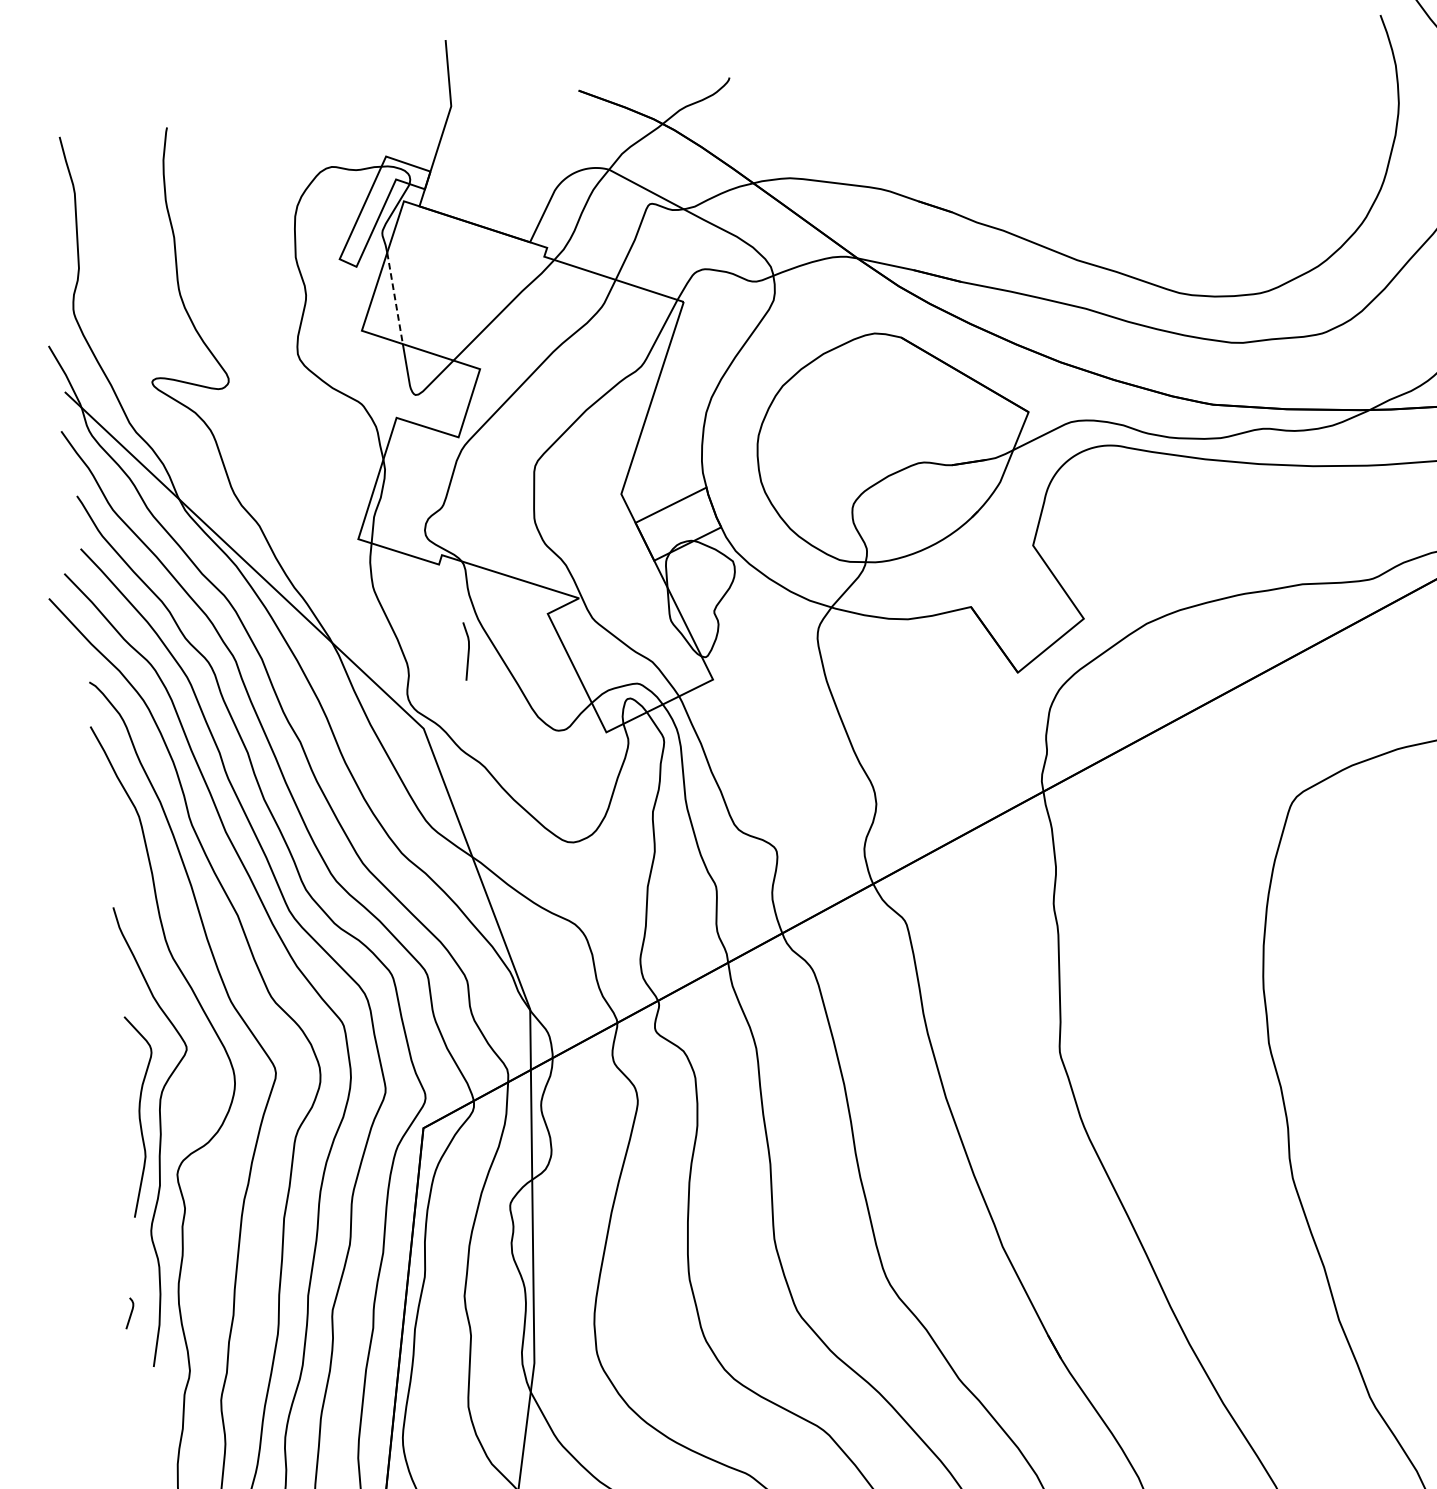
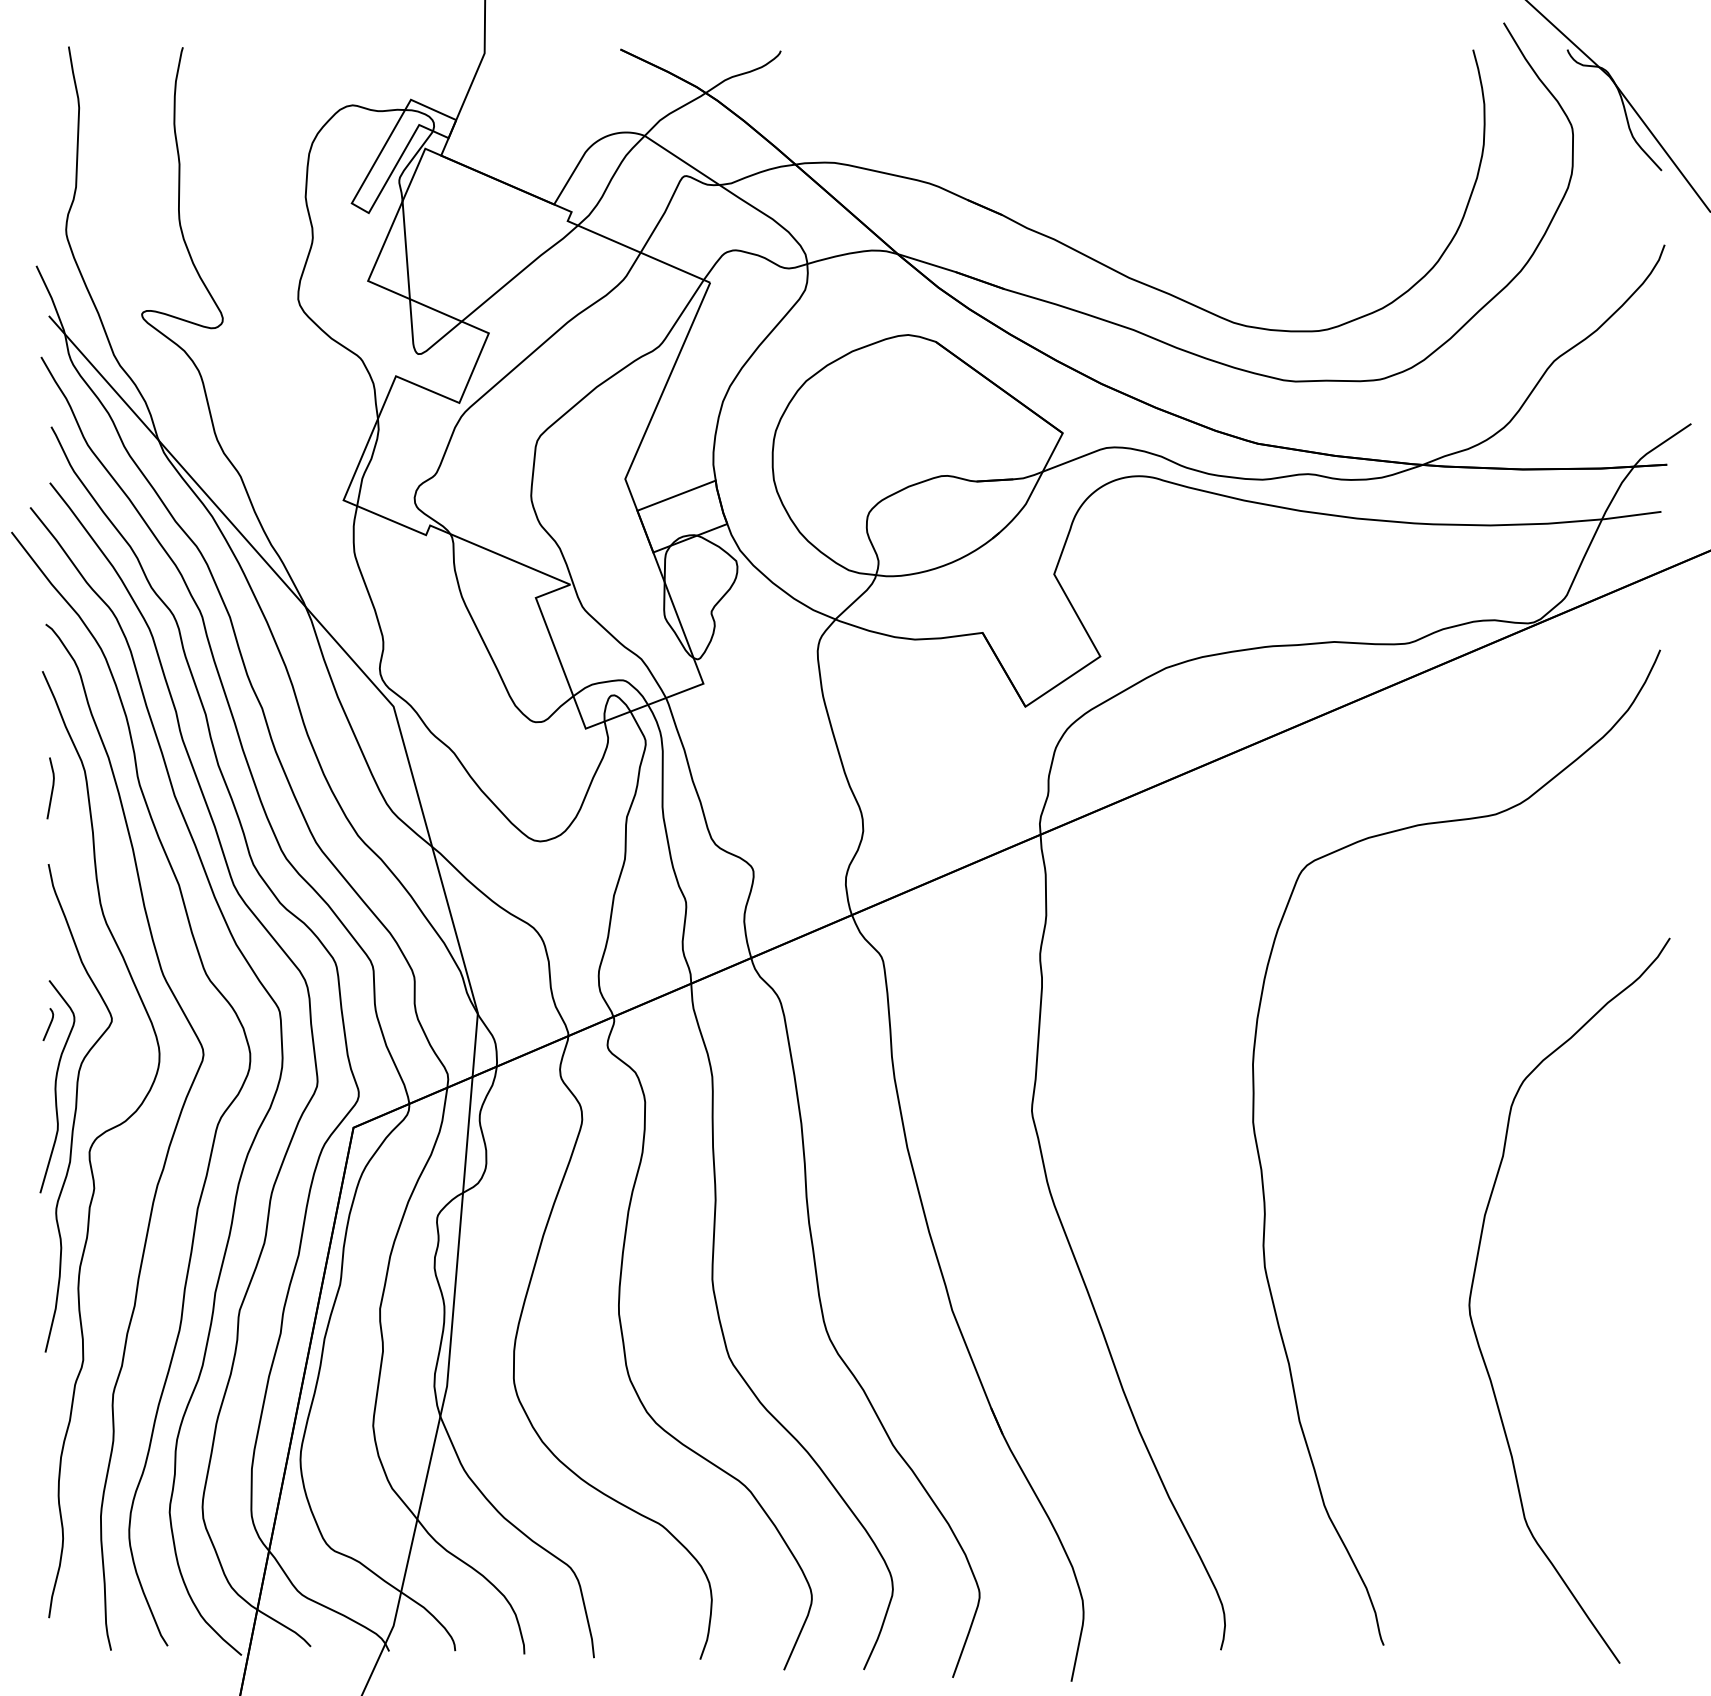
line: (395, 298) -> (406, 250), dashed -> solid
line: (467, 651) -> (51, 788), moved
curve: (130, 1313) -> (49, 1024), moved

